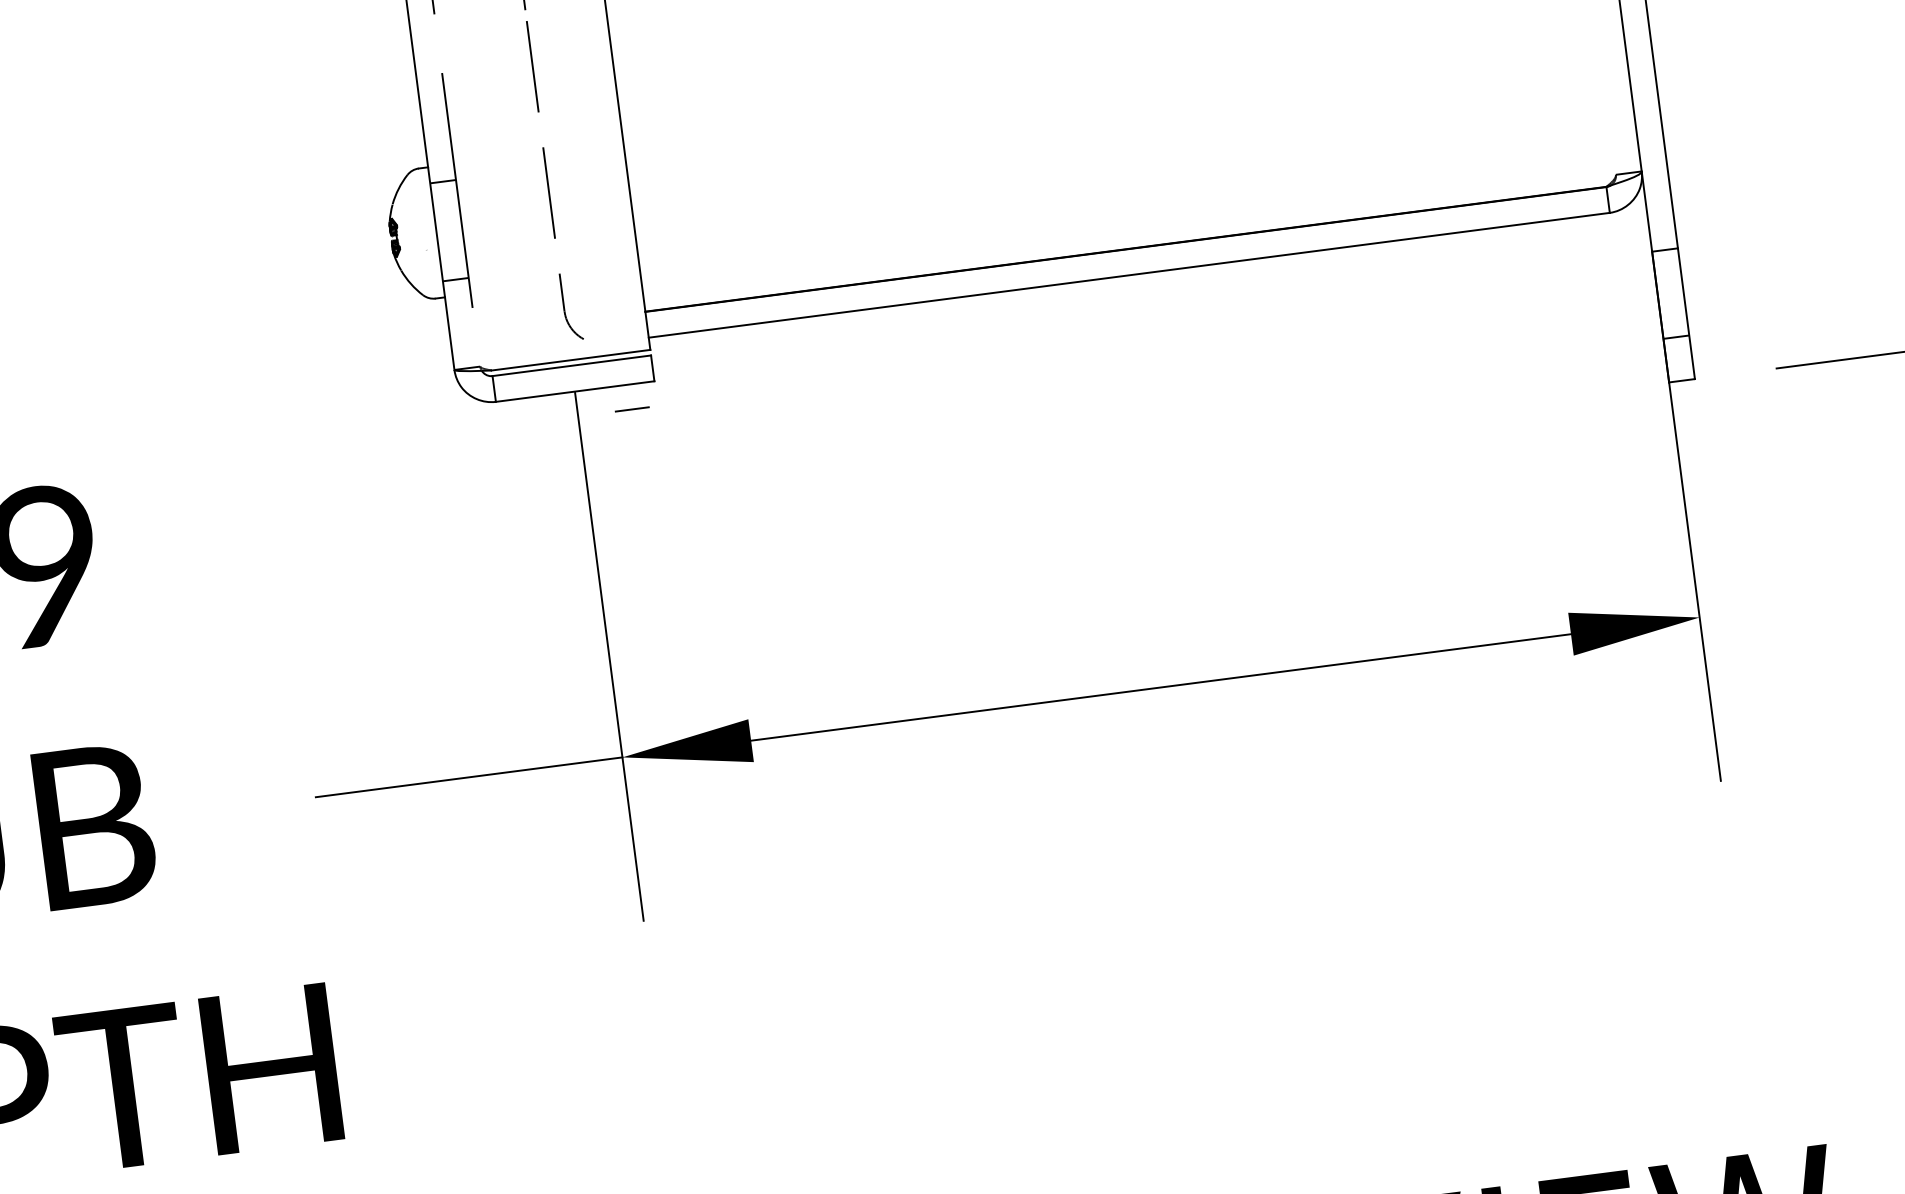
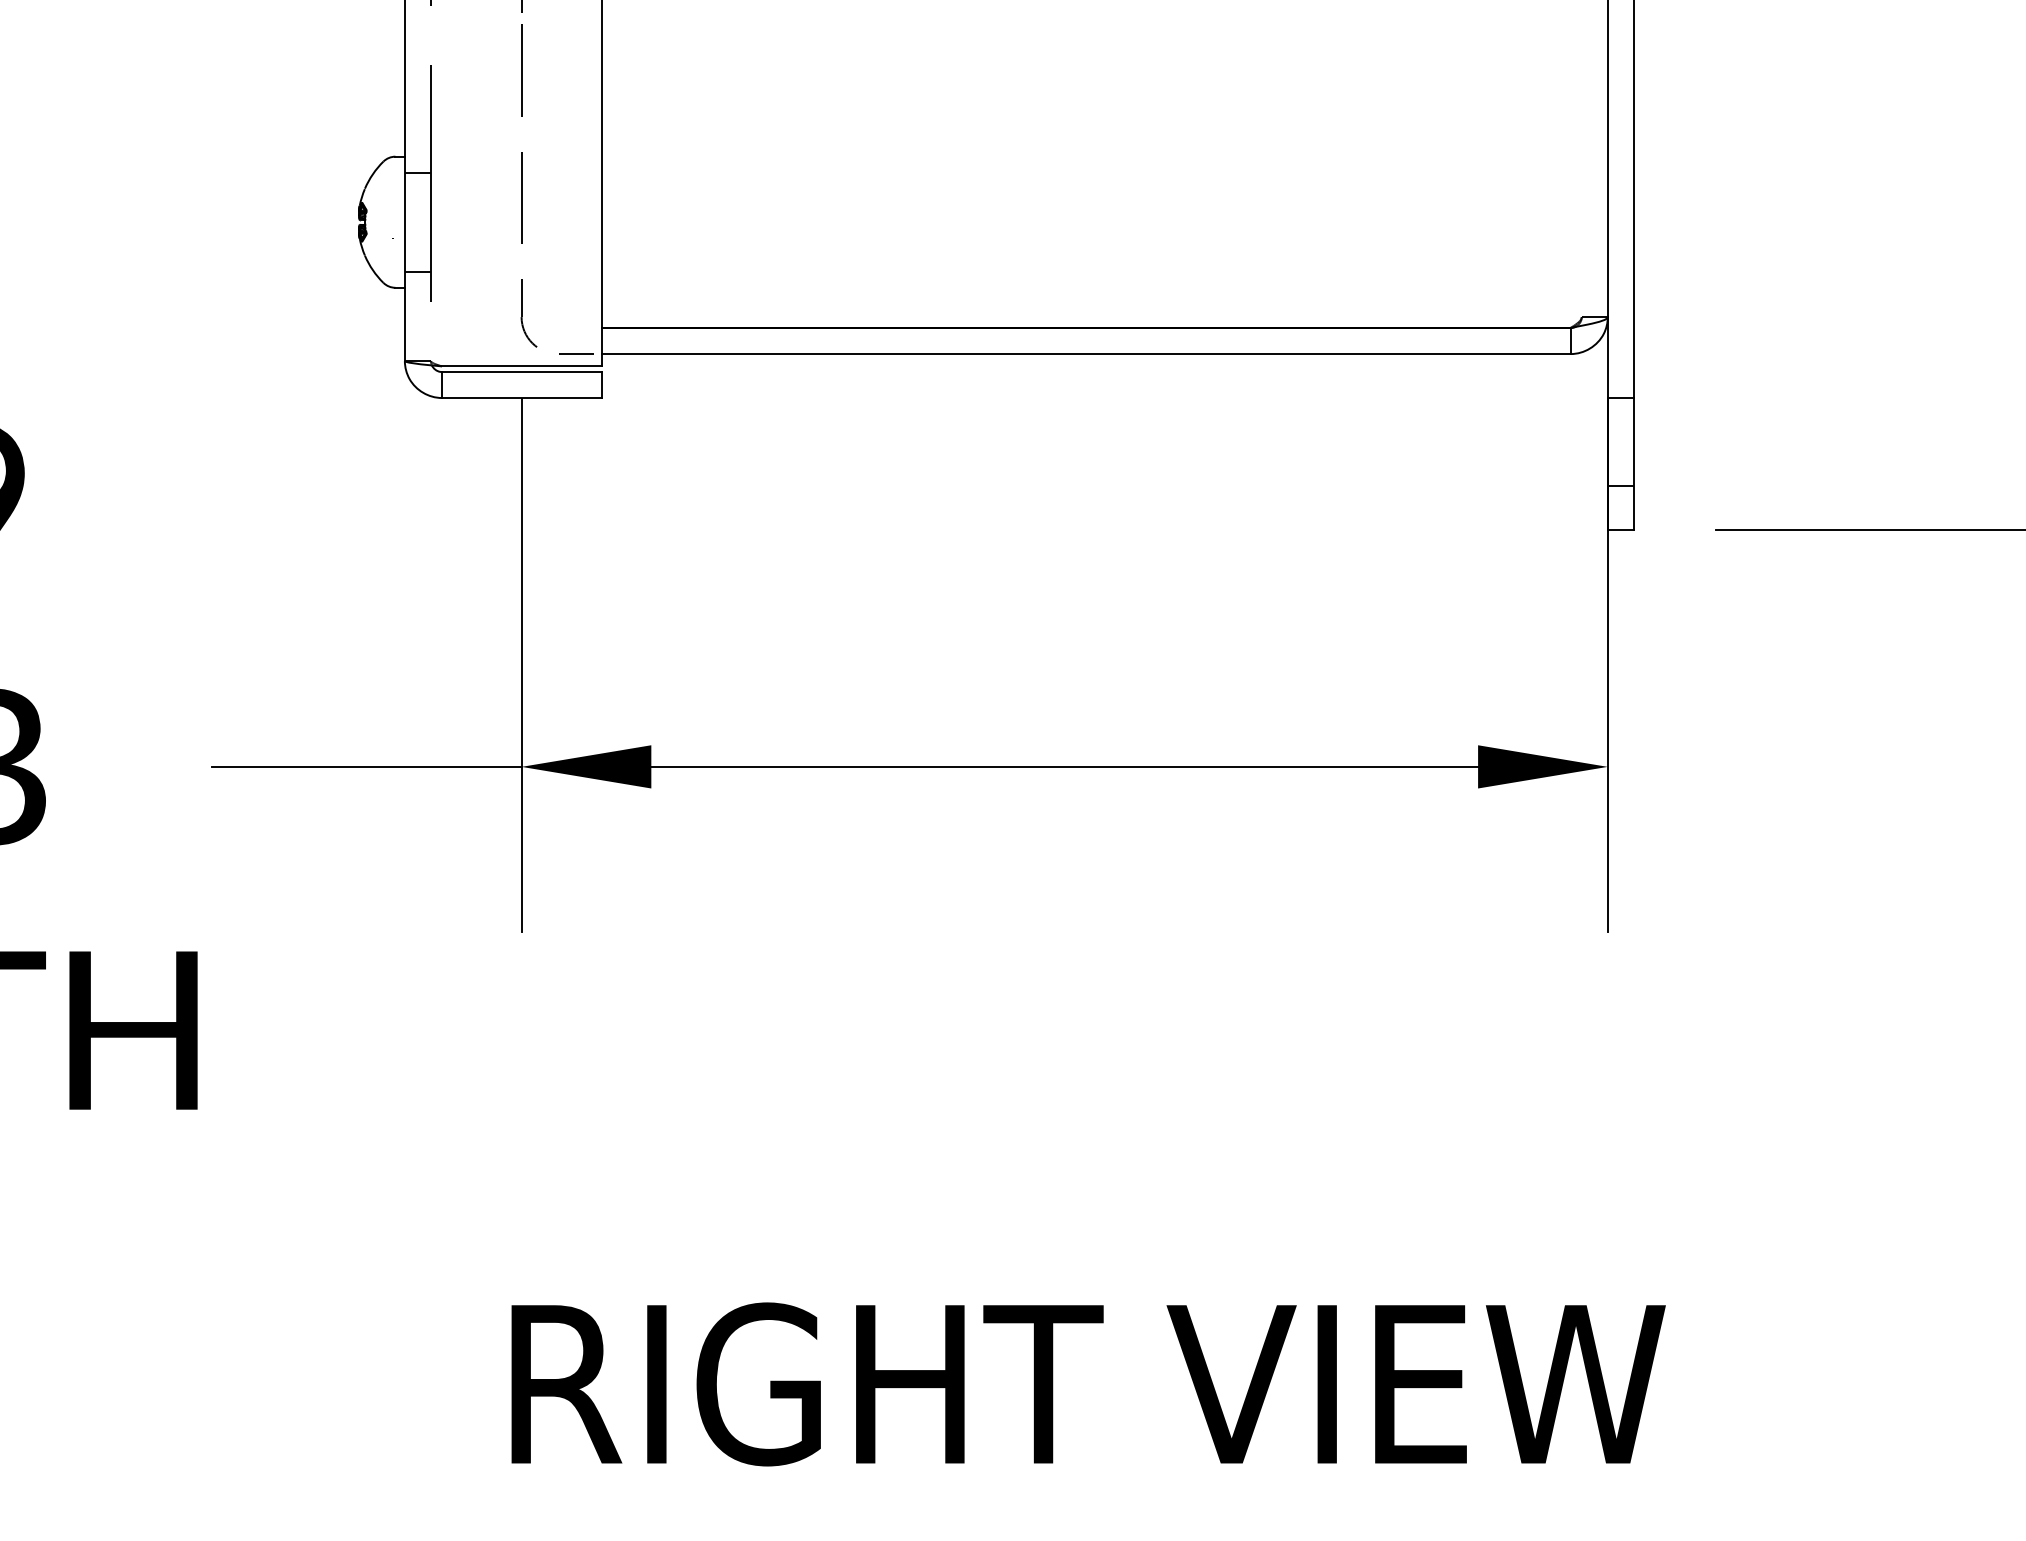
line: (632, 408) -> (576, 353), moved

